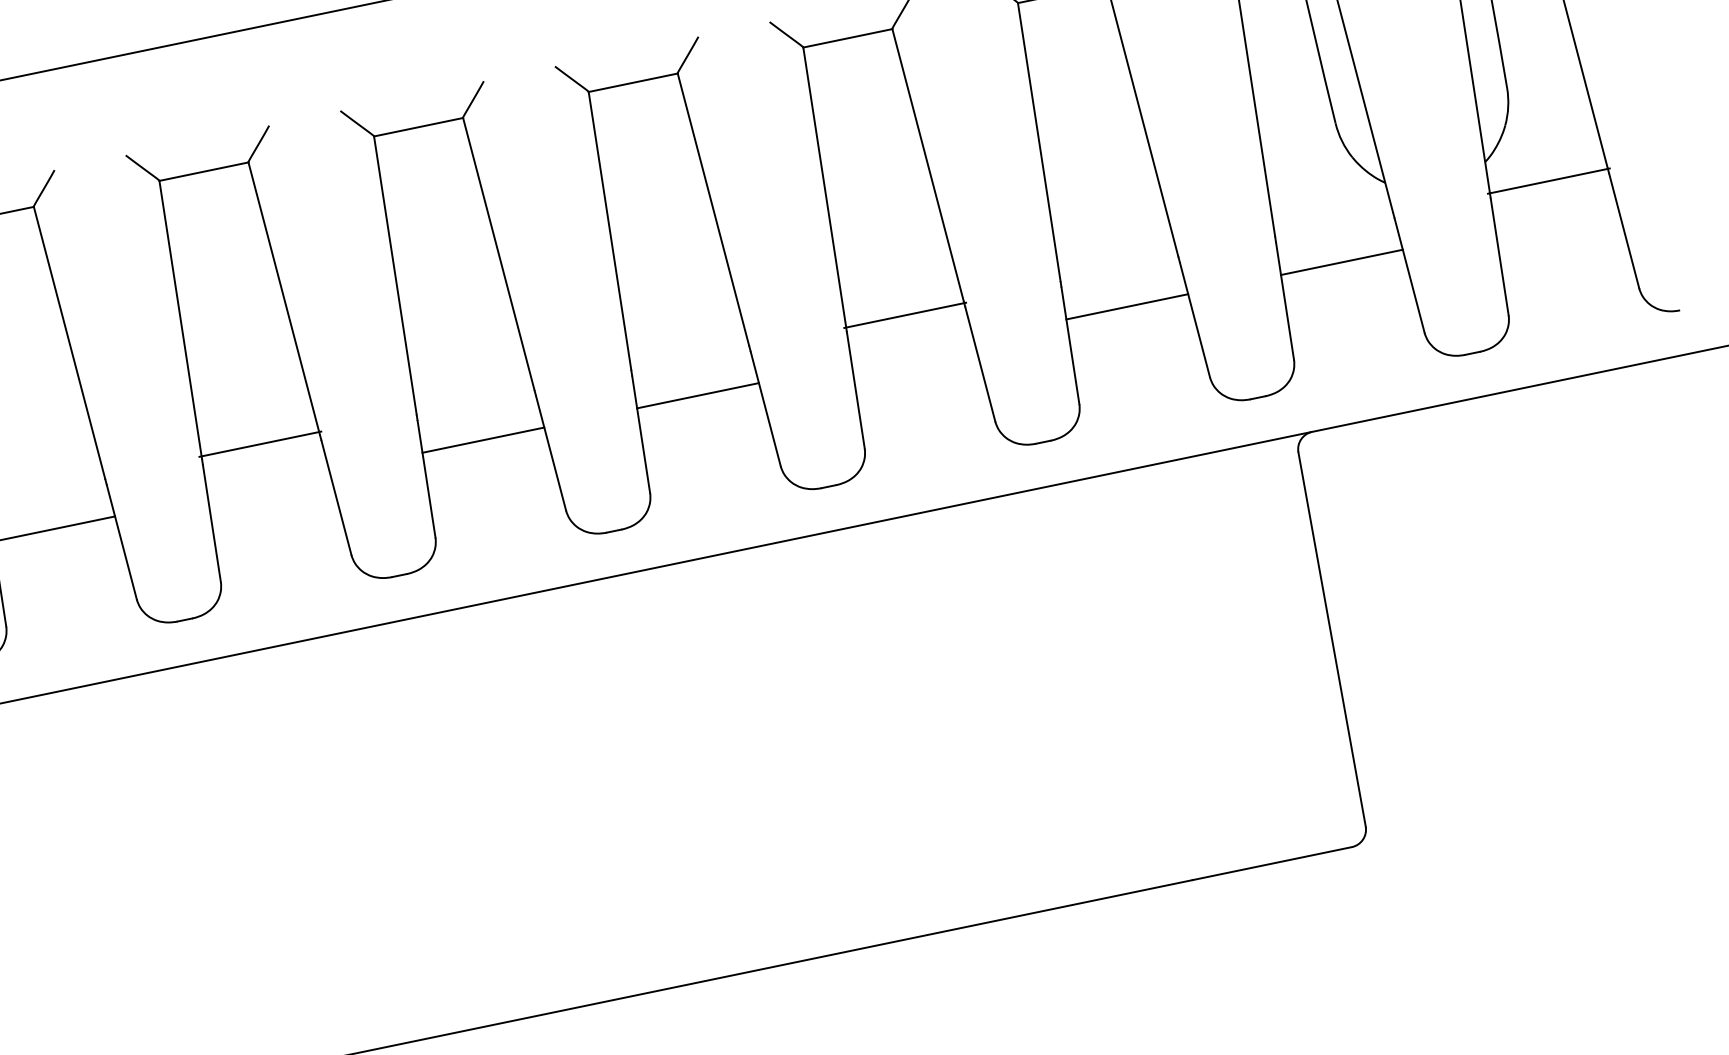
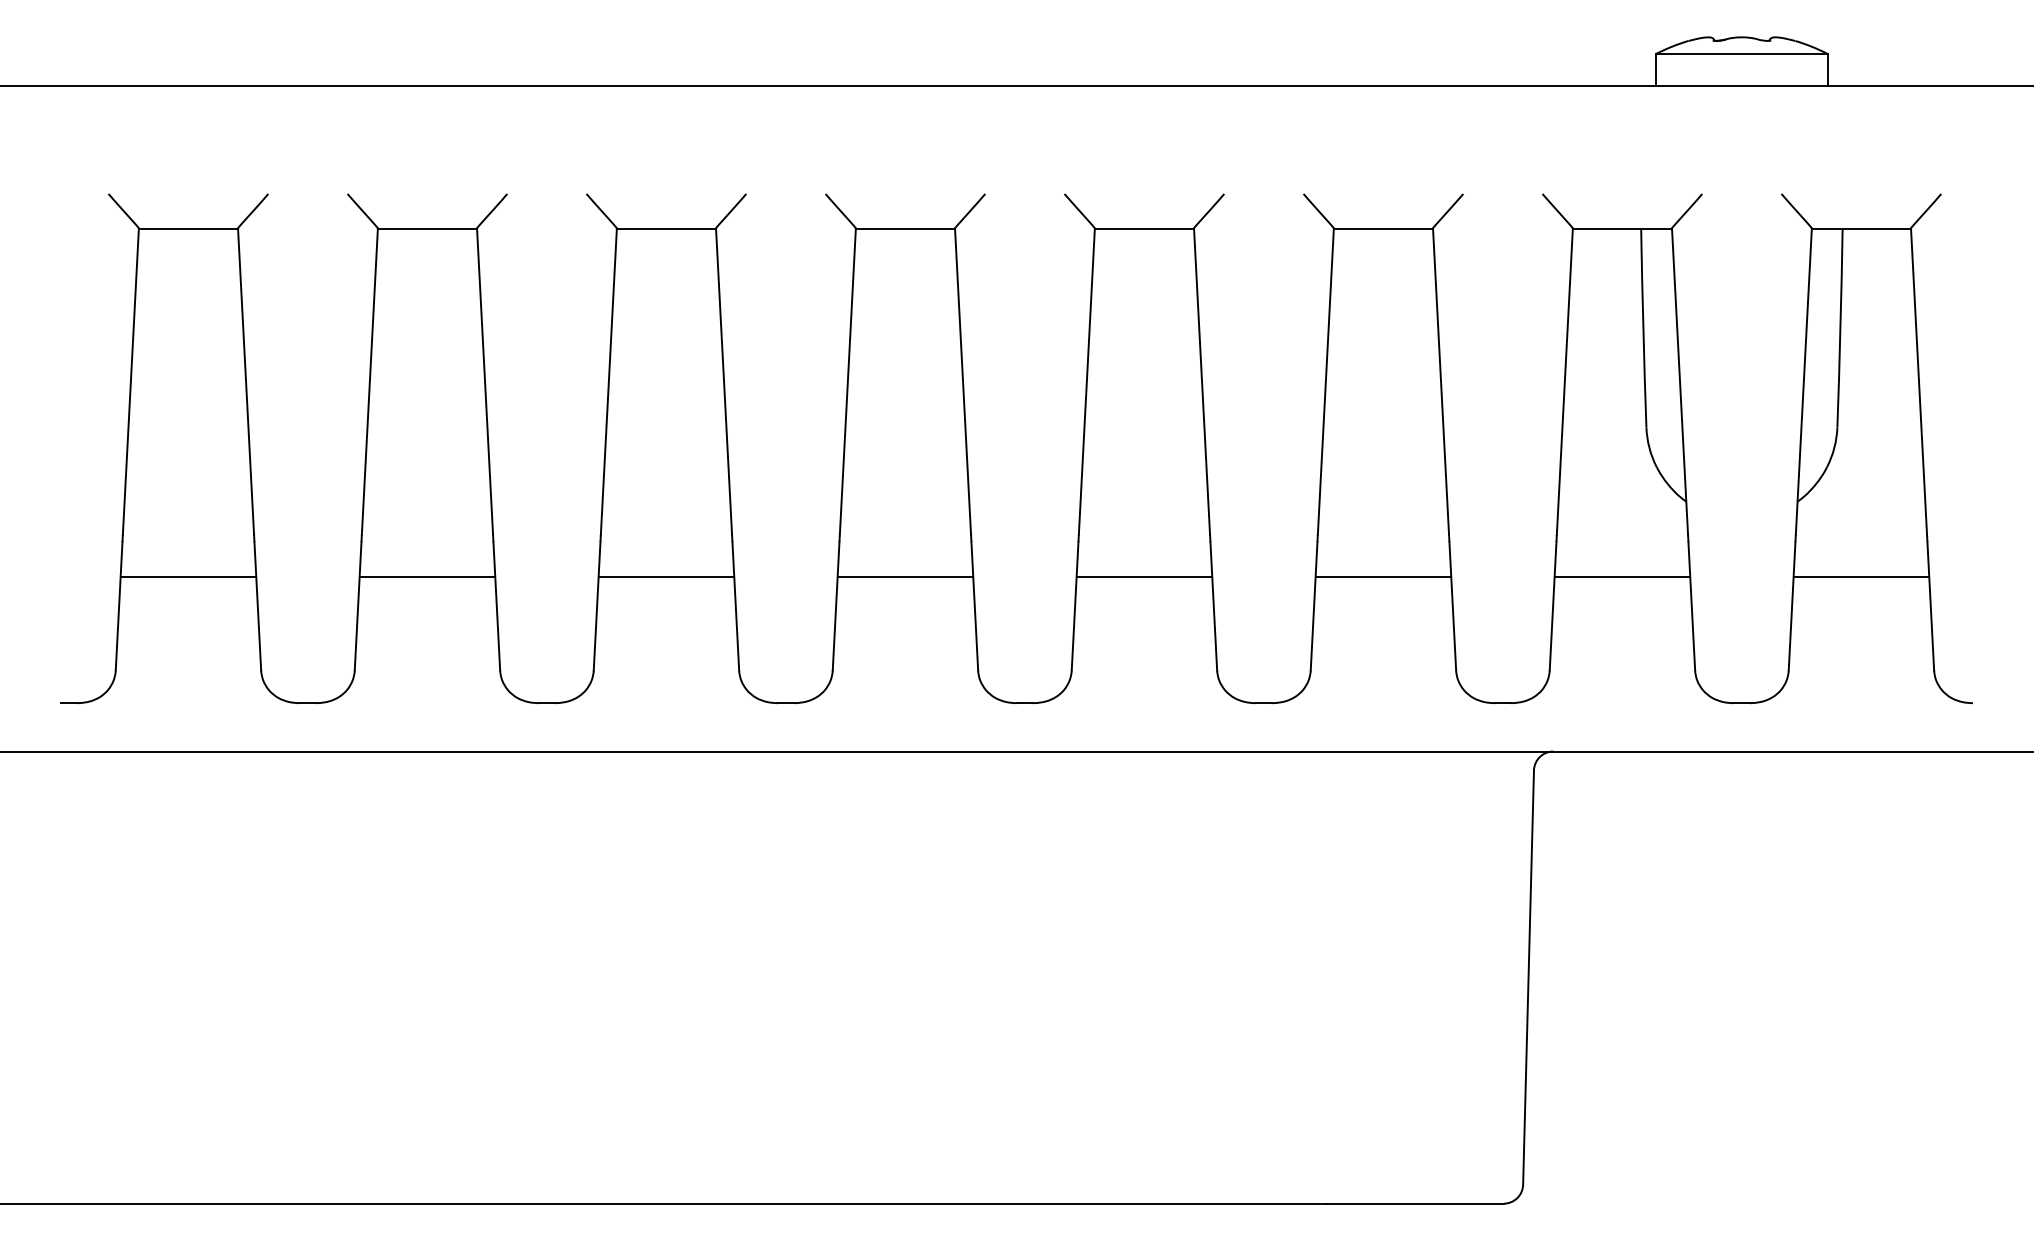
line: (1549, 181) -> (1861, 577), moved
line: (905, 315) -> (1144, 577), moved
line: (260, 444) -> (427, 577), moved

